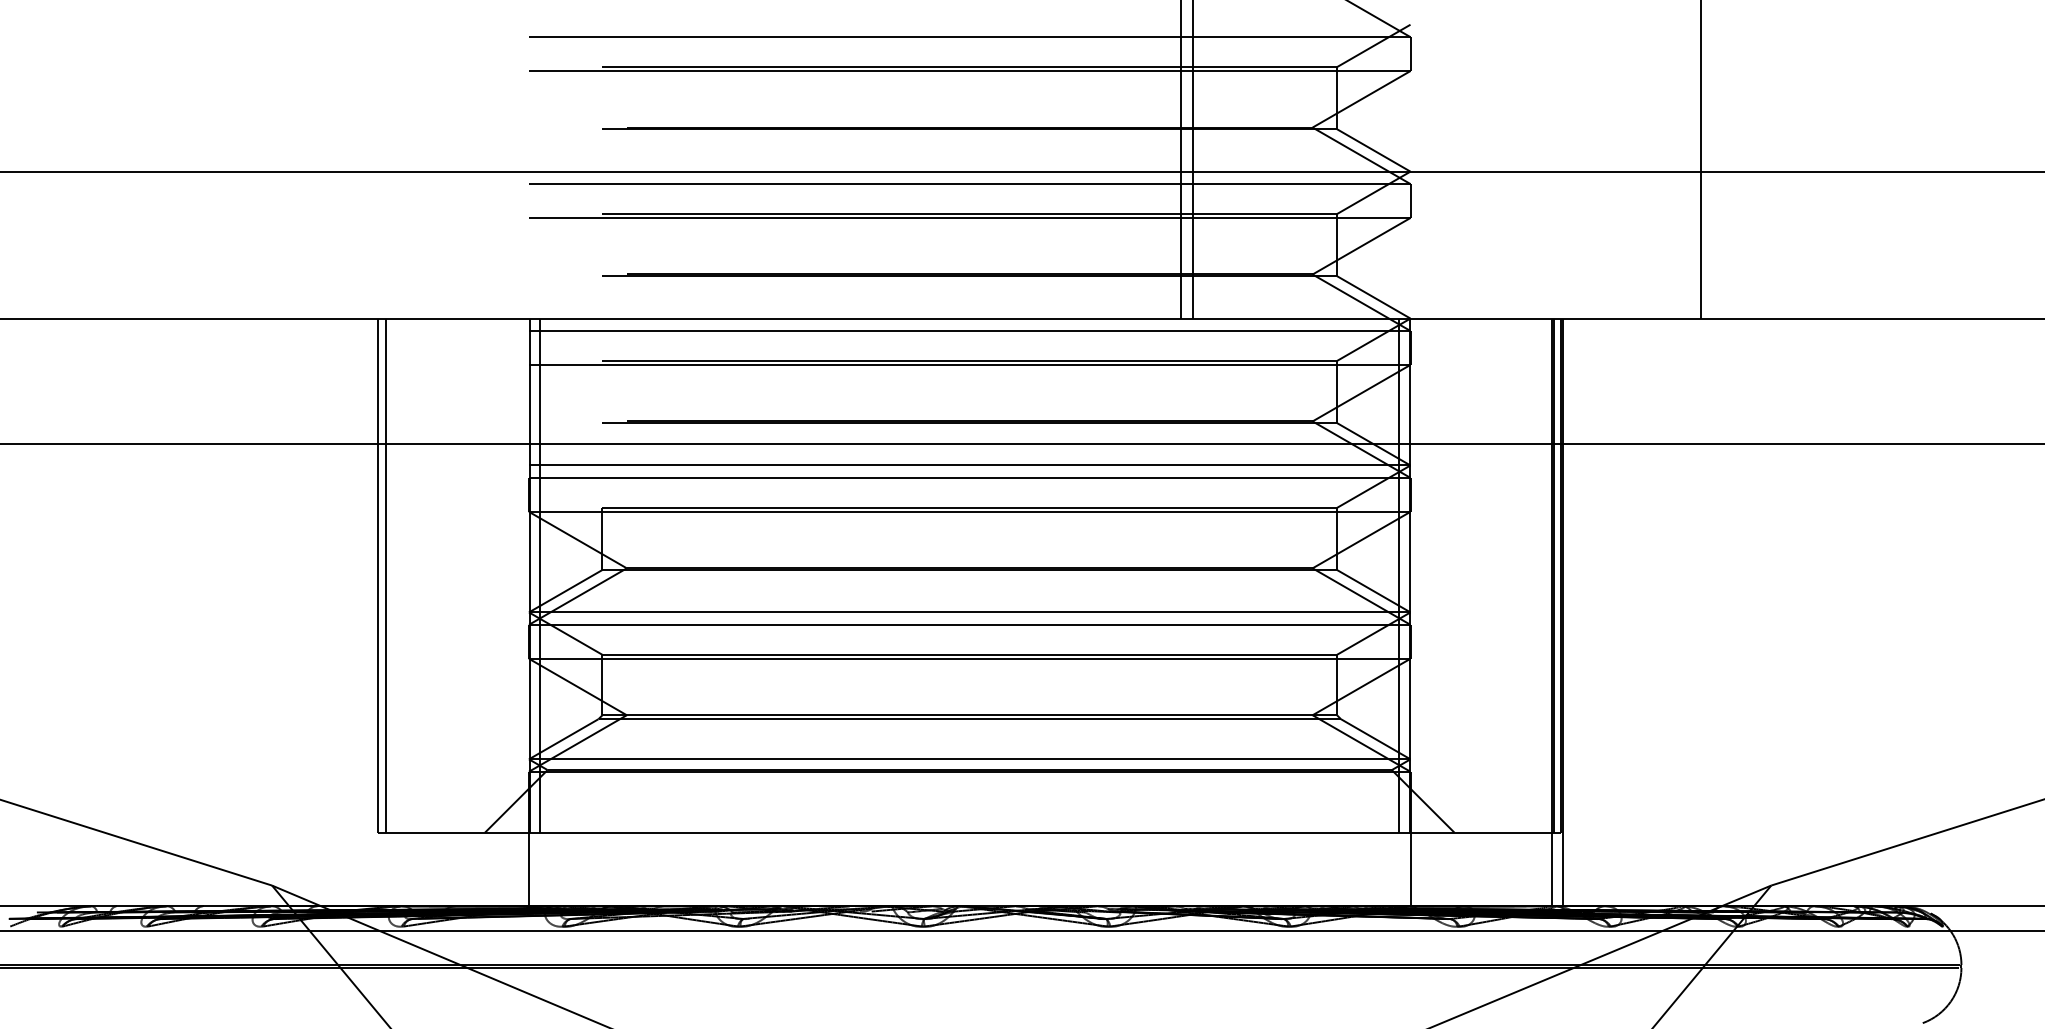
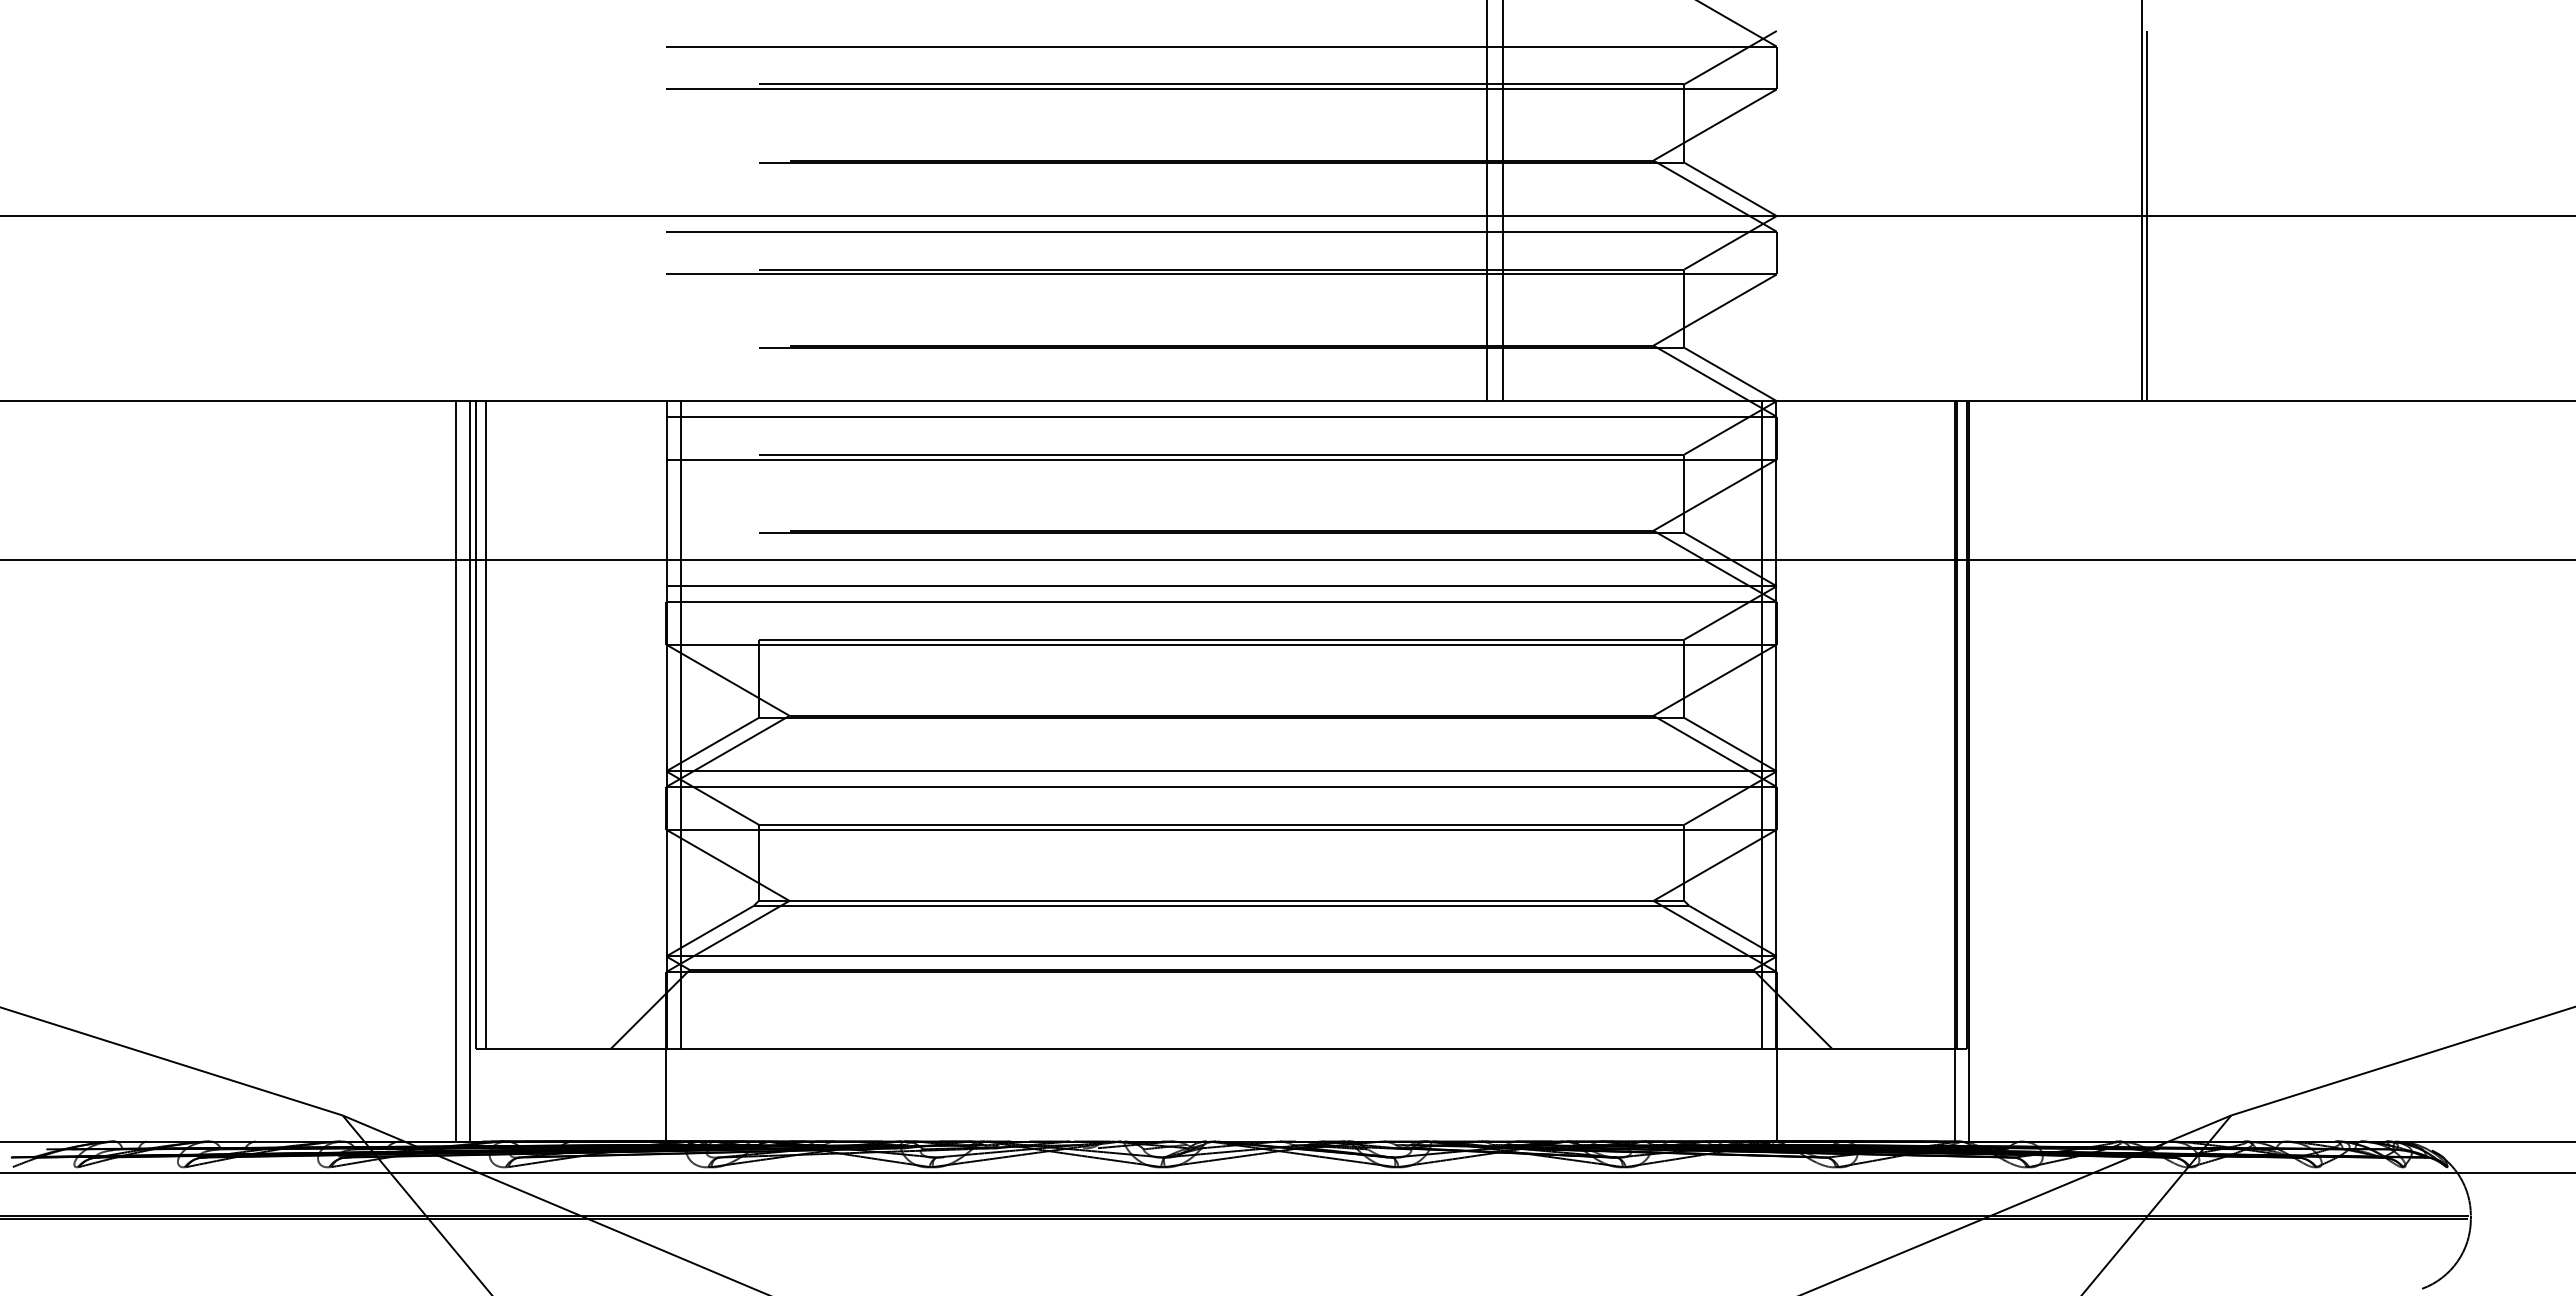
line: (1703, 171) -> (2146, 216), added
line: (362, 612) -> (456, 771), added
line: (372, 612) -> (469, 771), added

